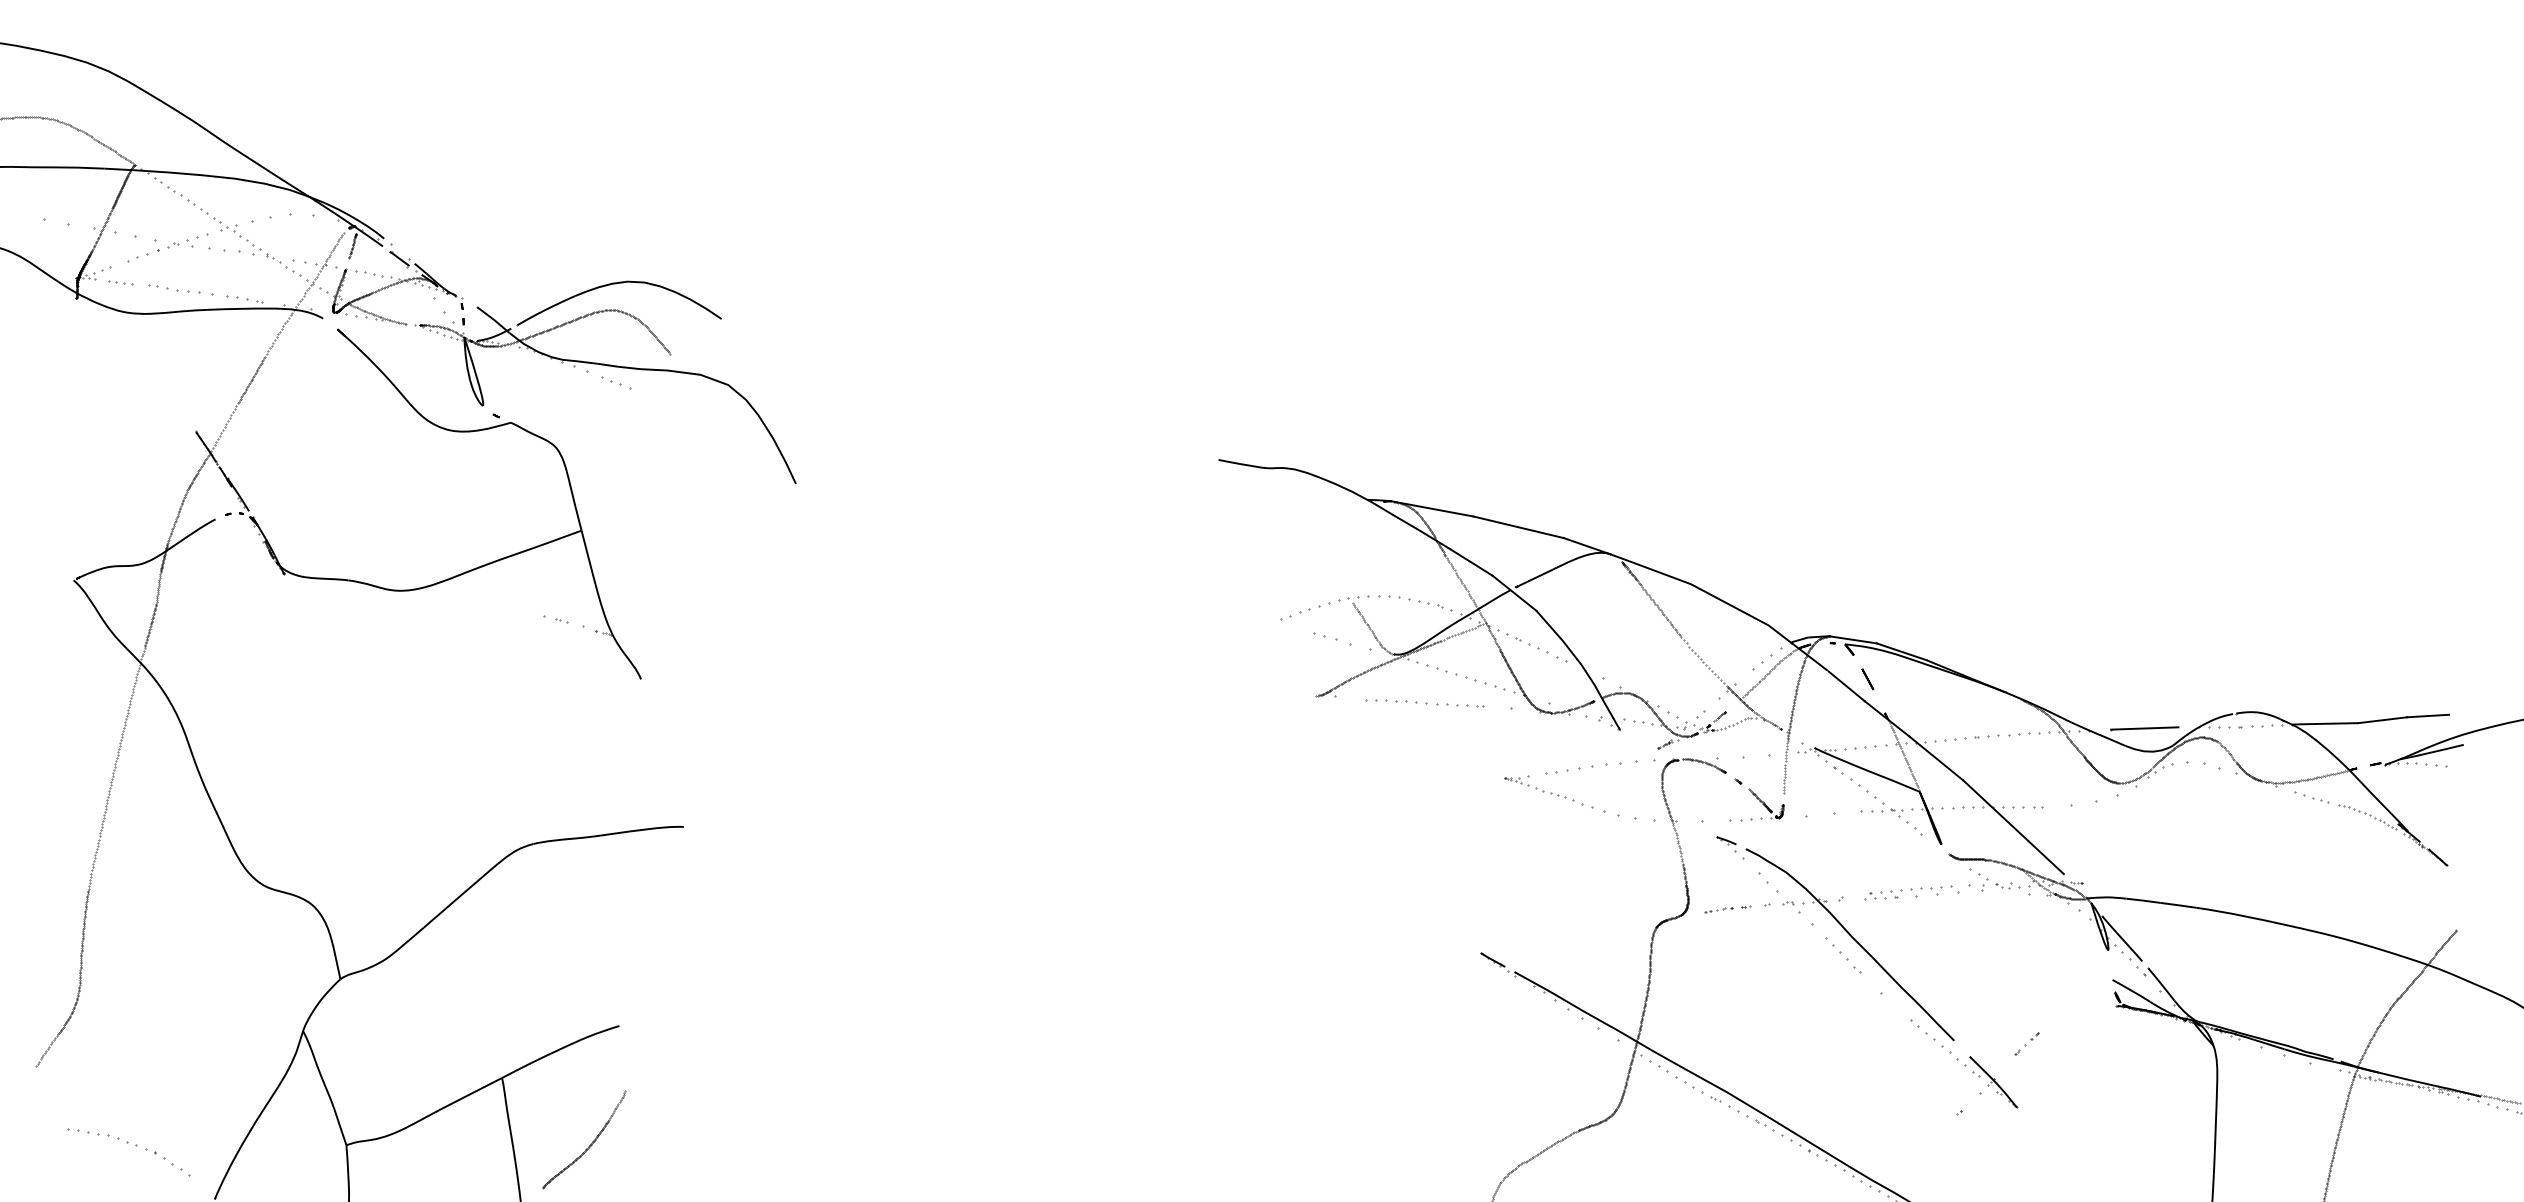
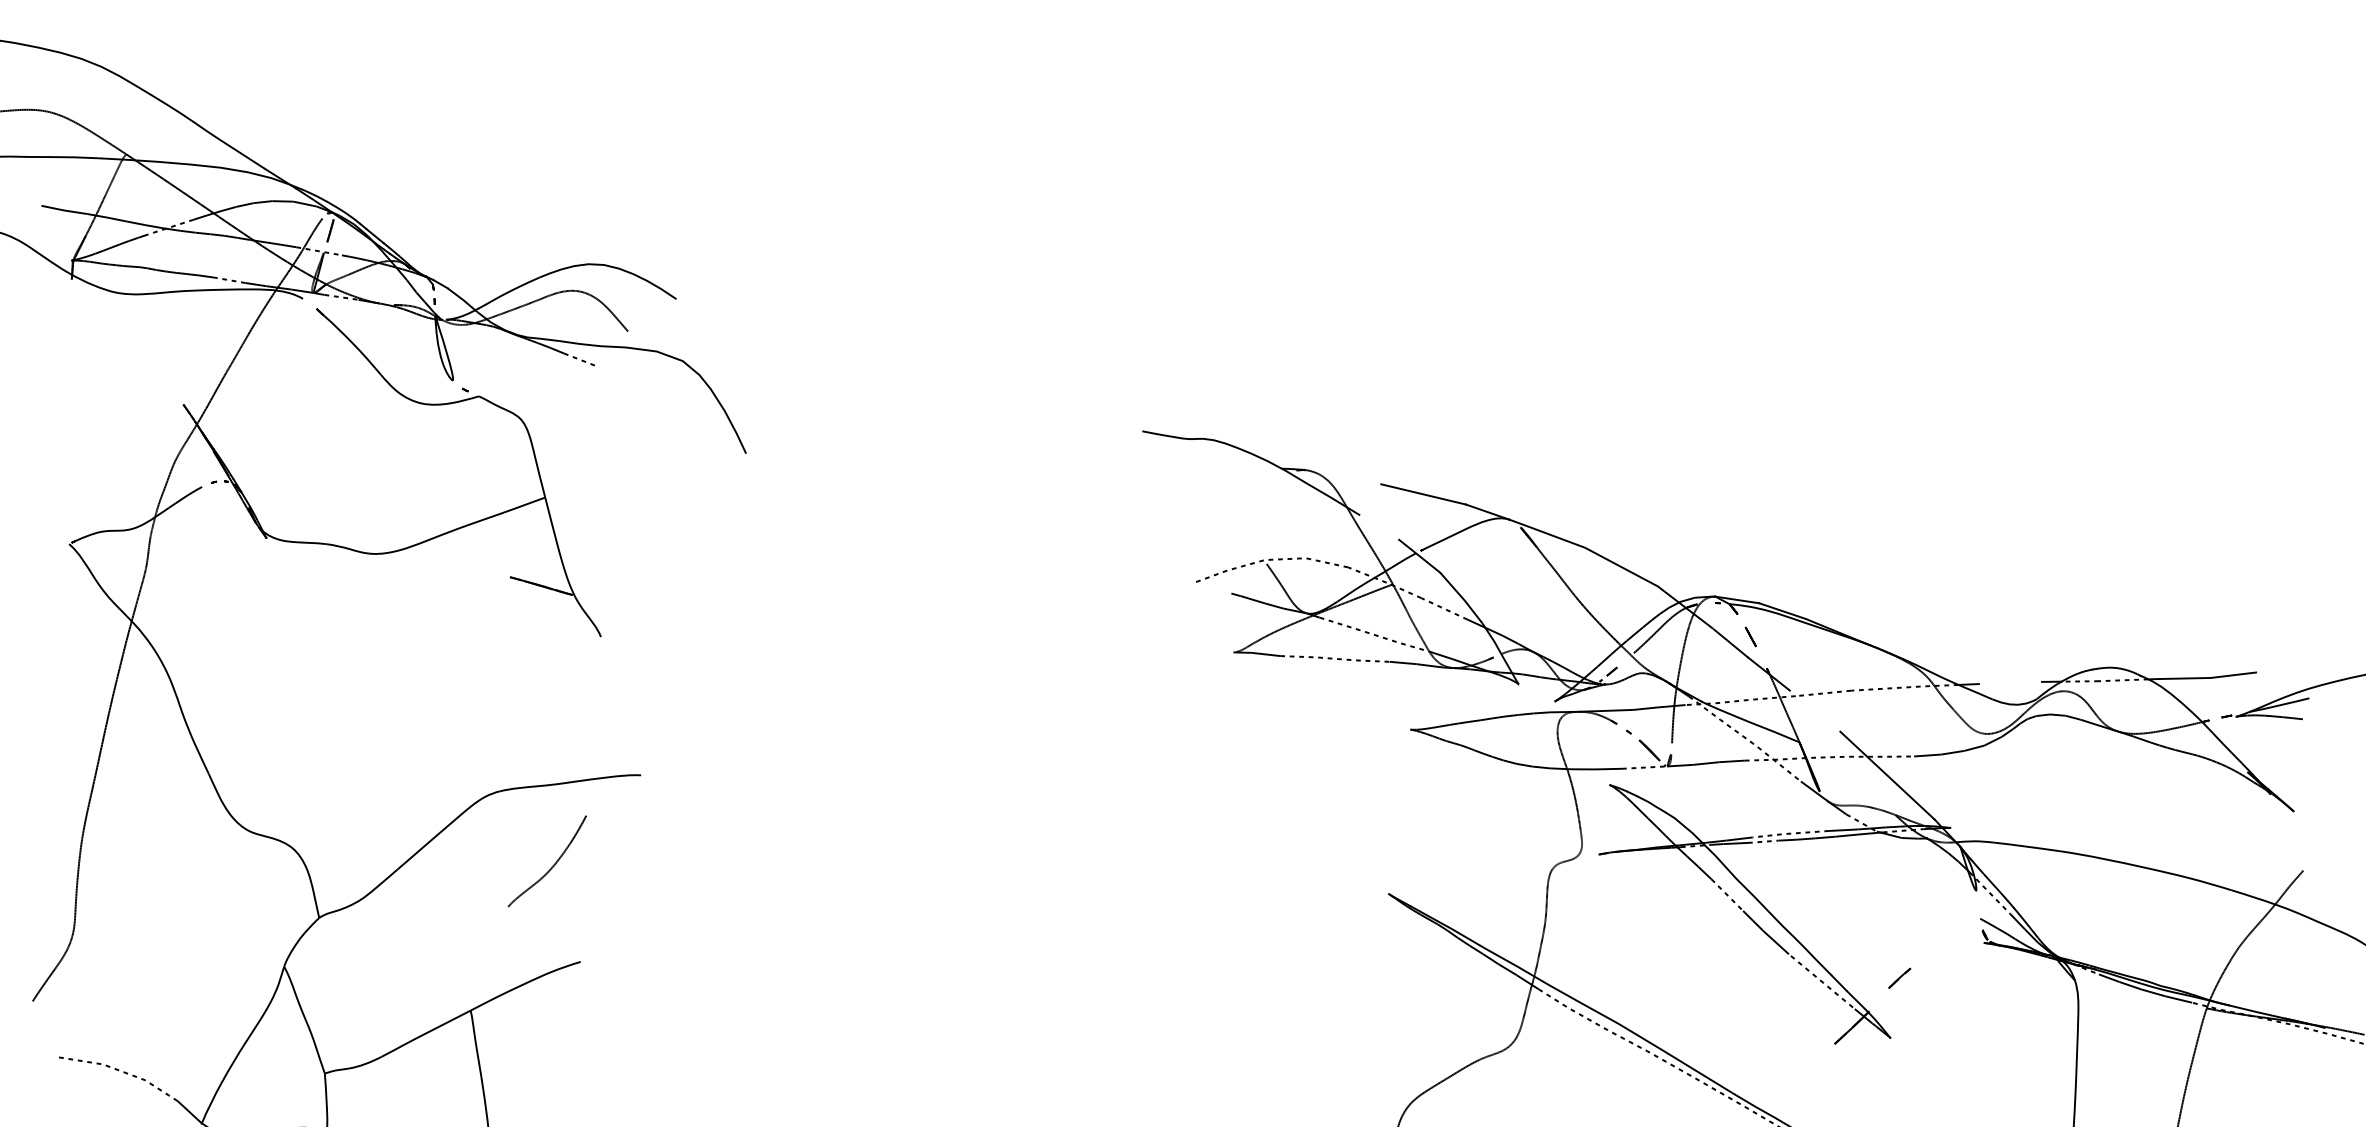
line: (1432, 508) -> (1342, 476), removed
line: (1471, 562) -> (1379, 527), removed
line: (2427, 715) -> (2275, 670), removed
line: (2144, 728) -> (2010, 683), removed
line: (1936, 758) -> (1815, 711), removed
curve: (590, 1144) -> (553, 865), moved

